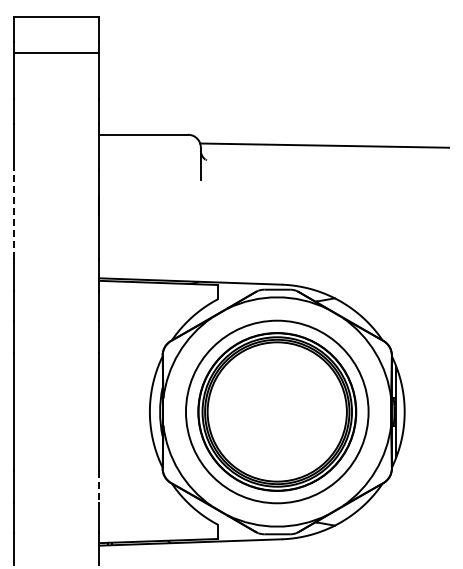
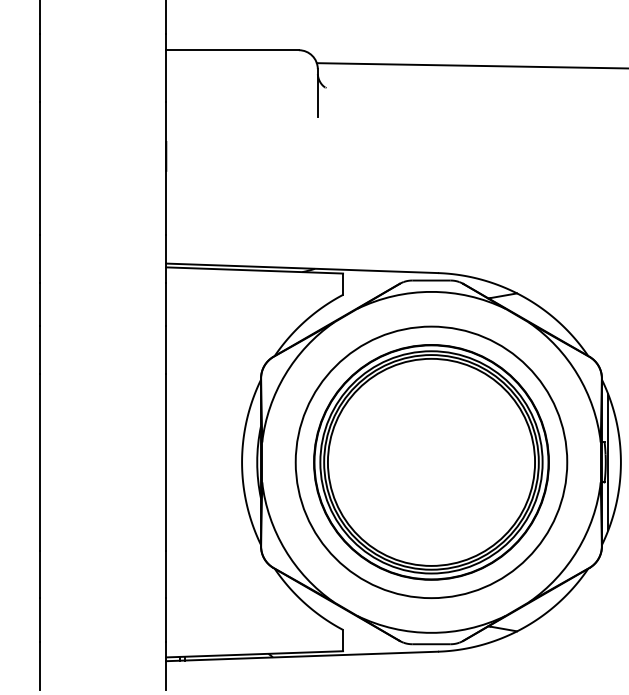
line: (13, 214) -> (39, 168), dashed -> solid
line: (98, 487) -> (165, 574), dashed -> solid

